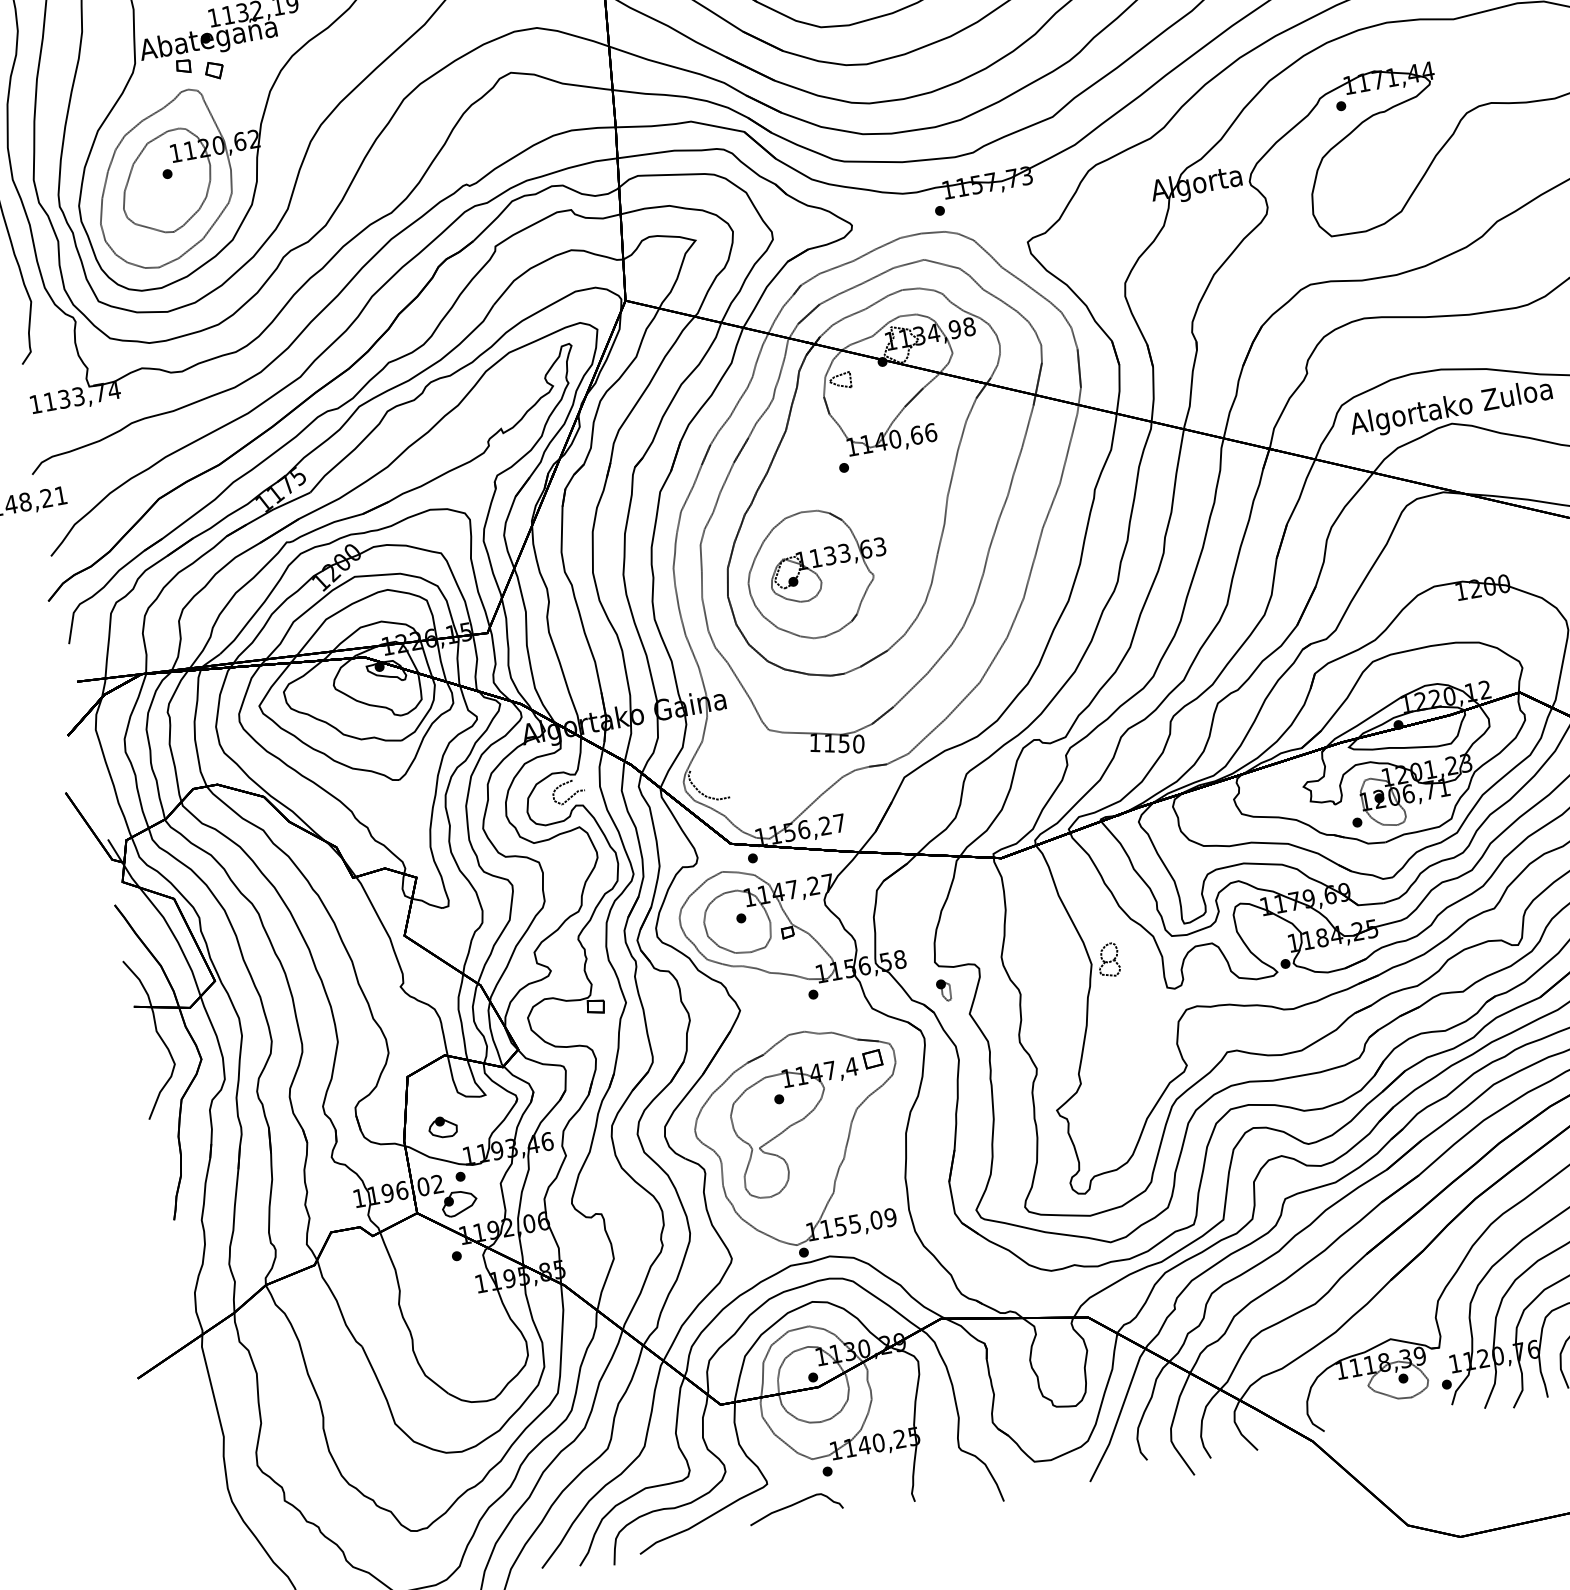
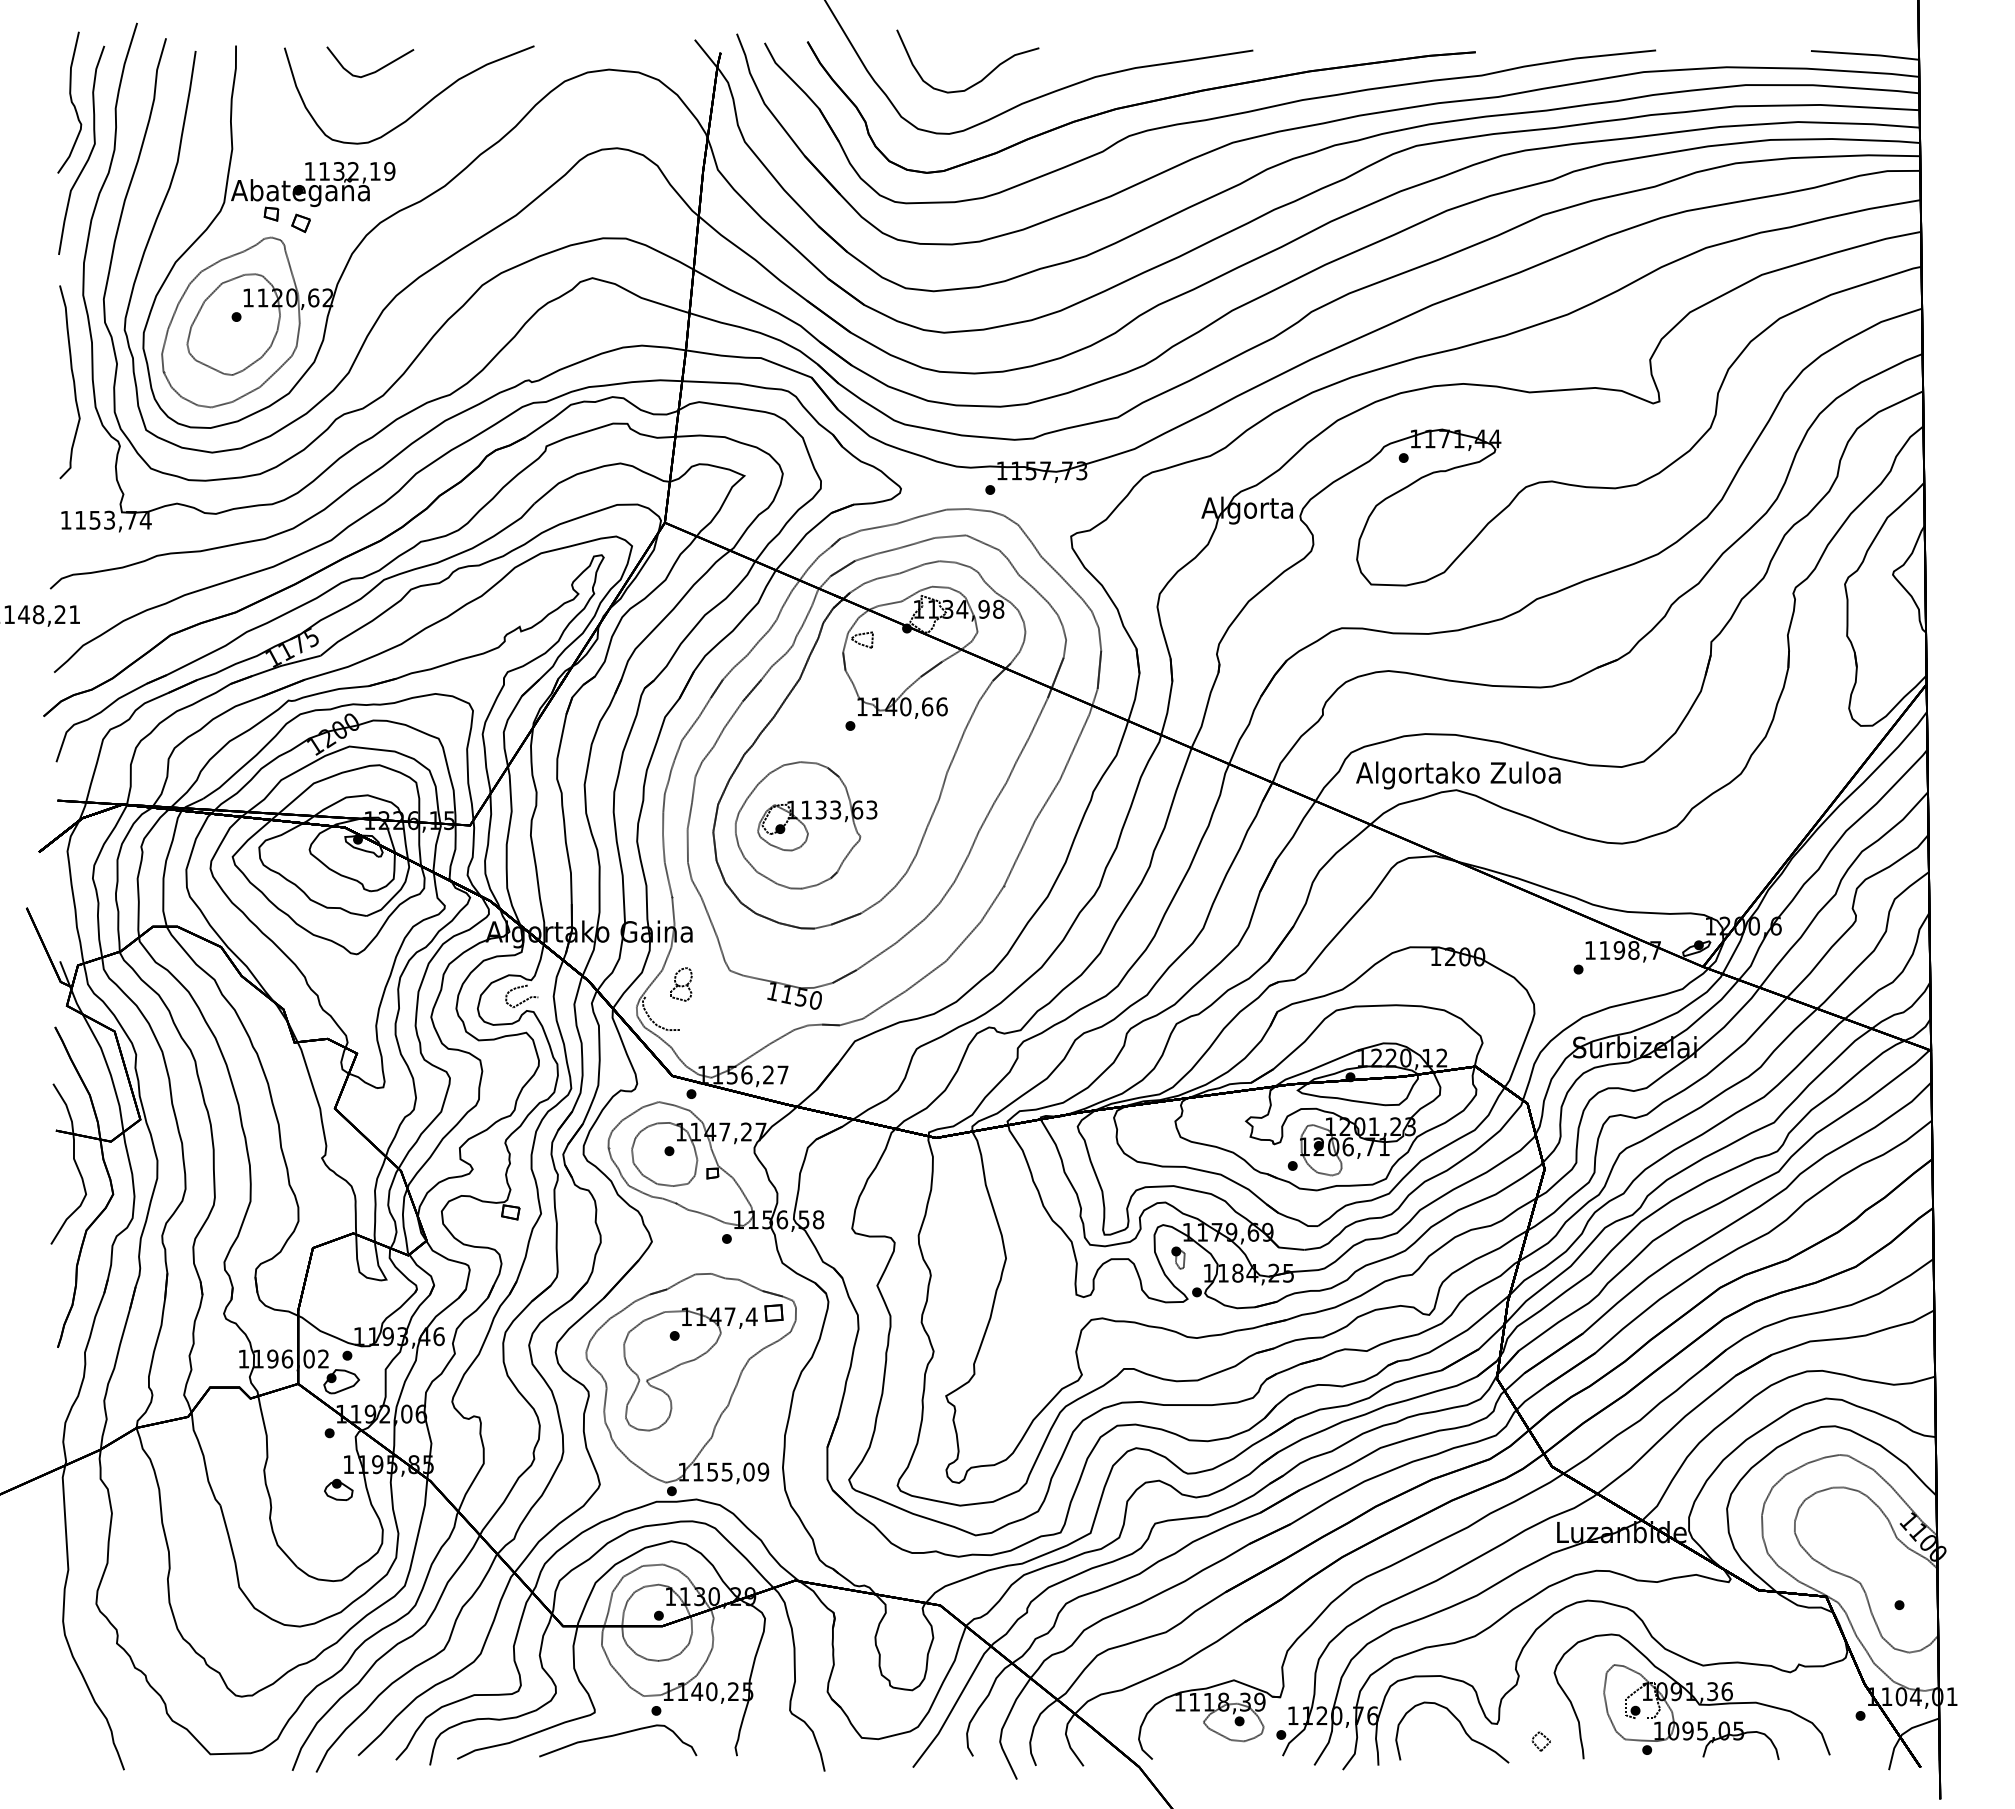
text: (64, 398) -> (95, 519), 1133,74 -> 1153,74
part: (1108, 960) -> (681, 984), moved
part: (944, 989) -> (1178, 1257), moved
part: (442, 1126) -> (338, 1489), moved
part: (795, 1507) -> (618, 1740), size x1.67

